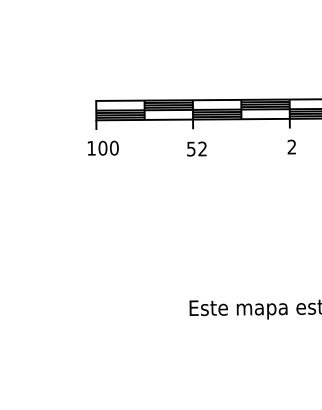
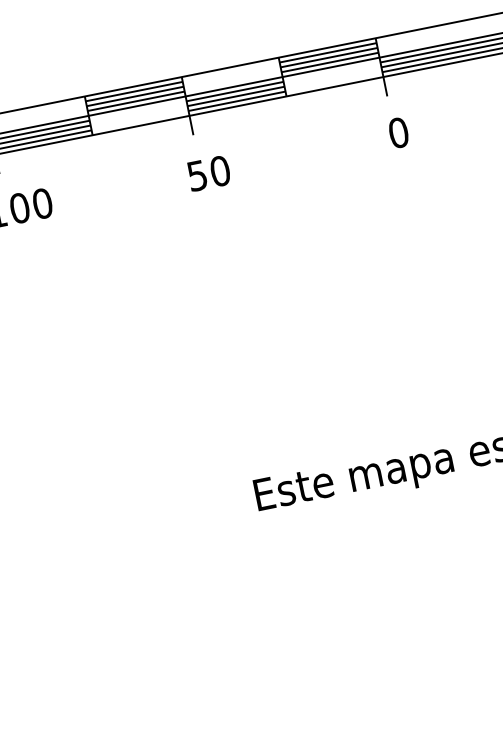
text: (291, 146) -> (397, 131), 2 -> 0
text: (202, 148) -> (219, 170), 52 -> 50

